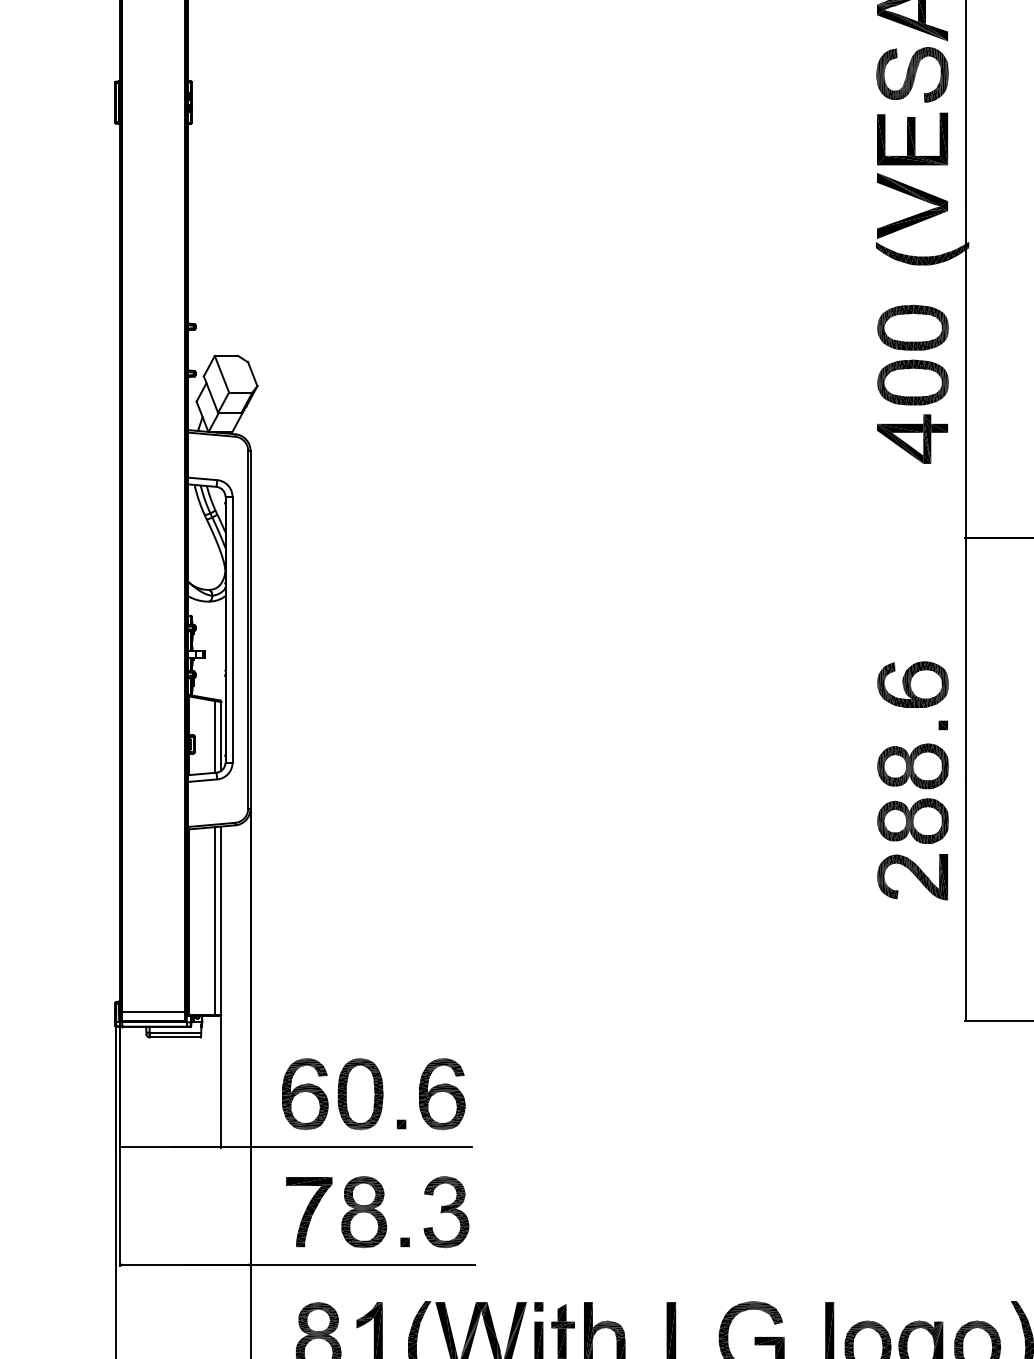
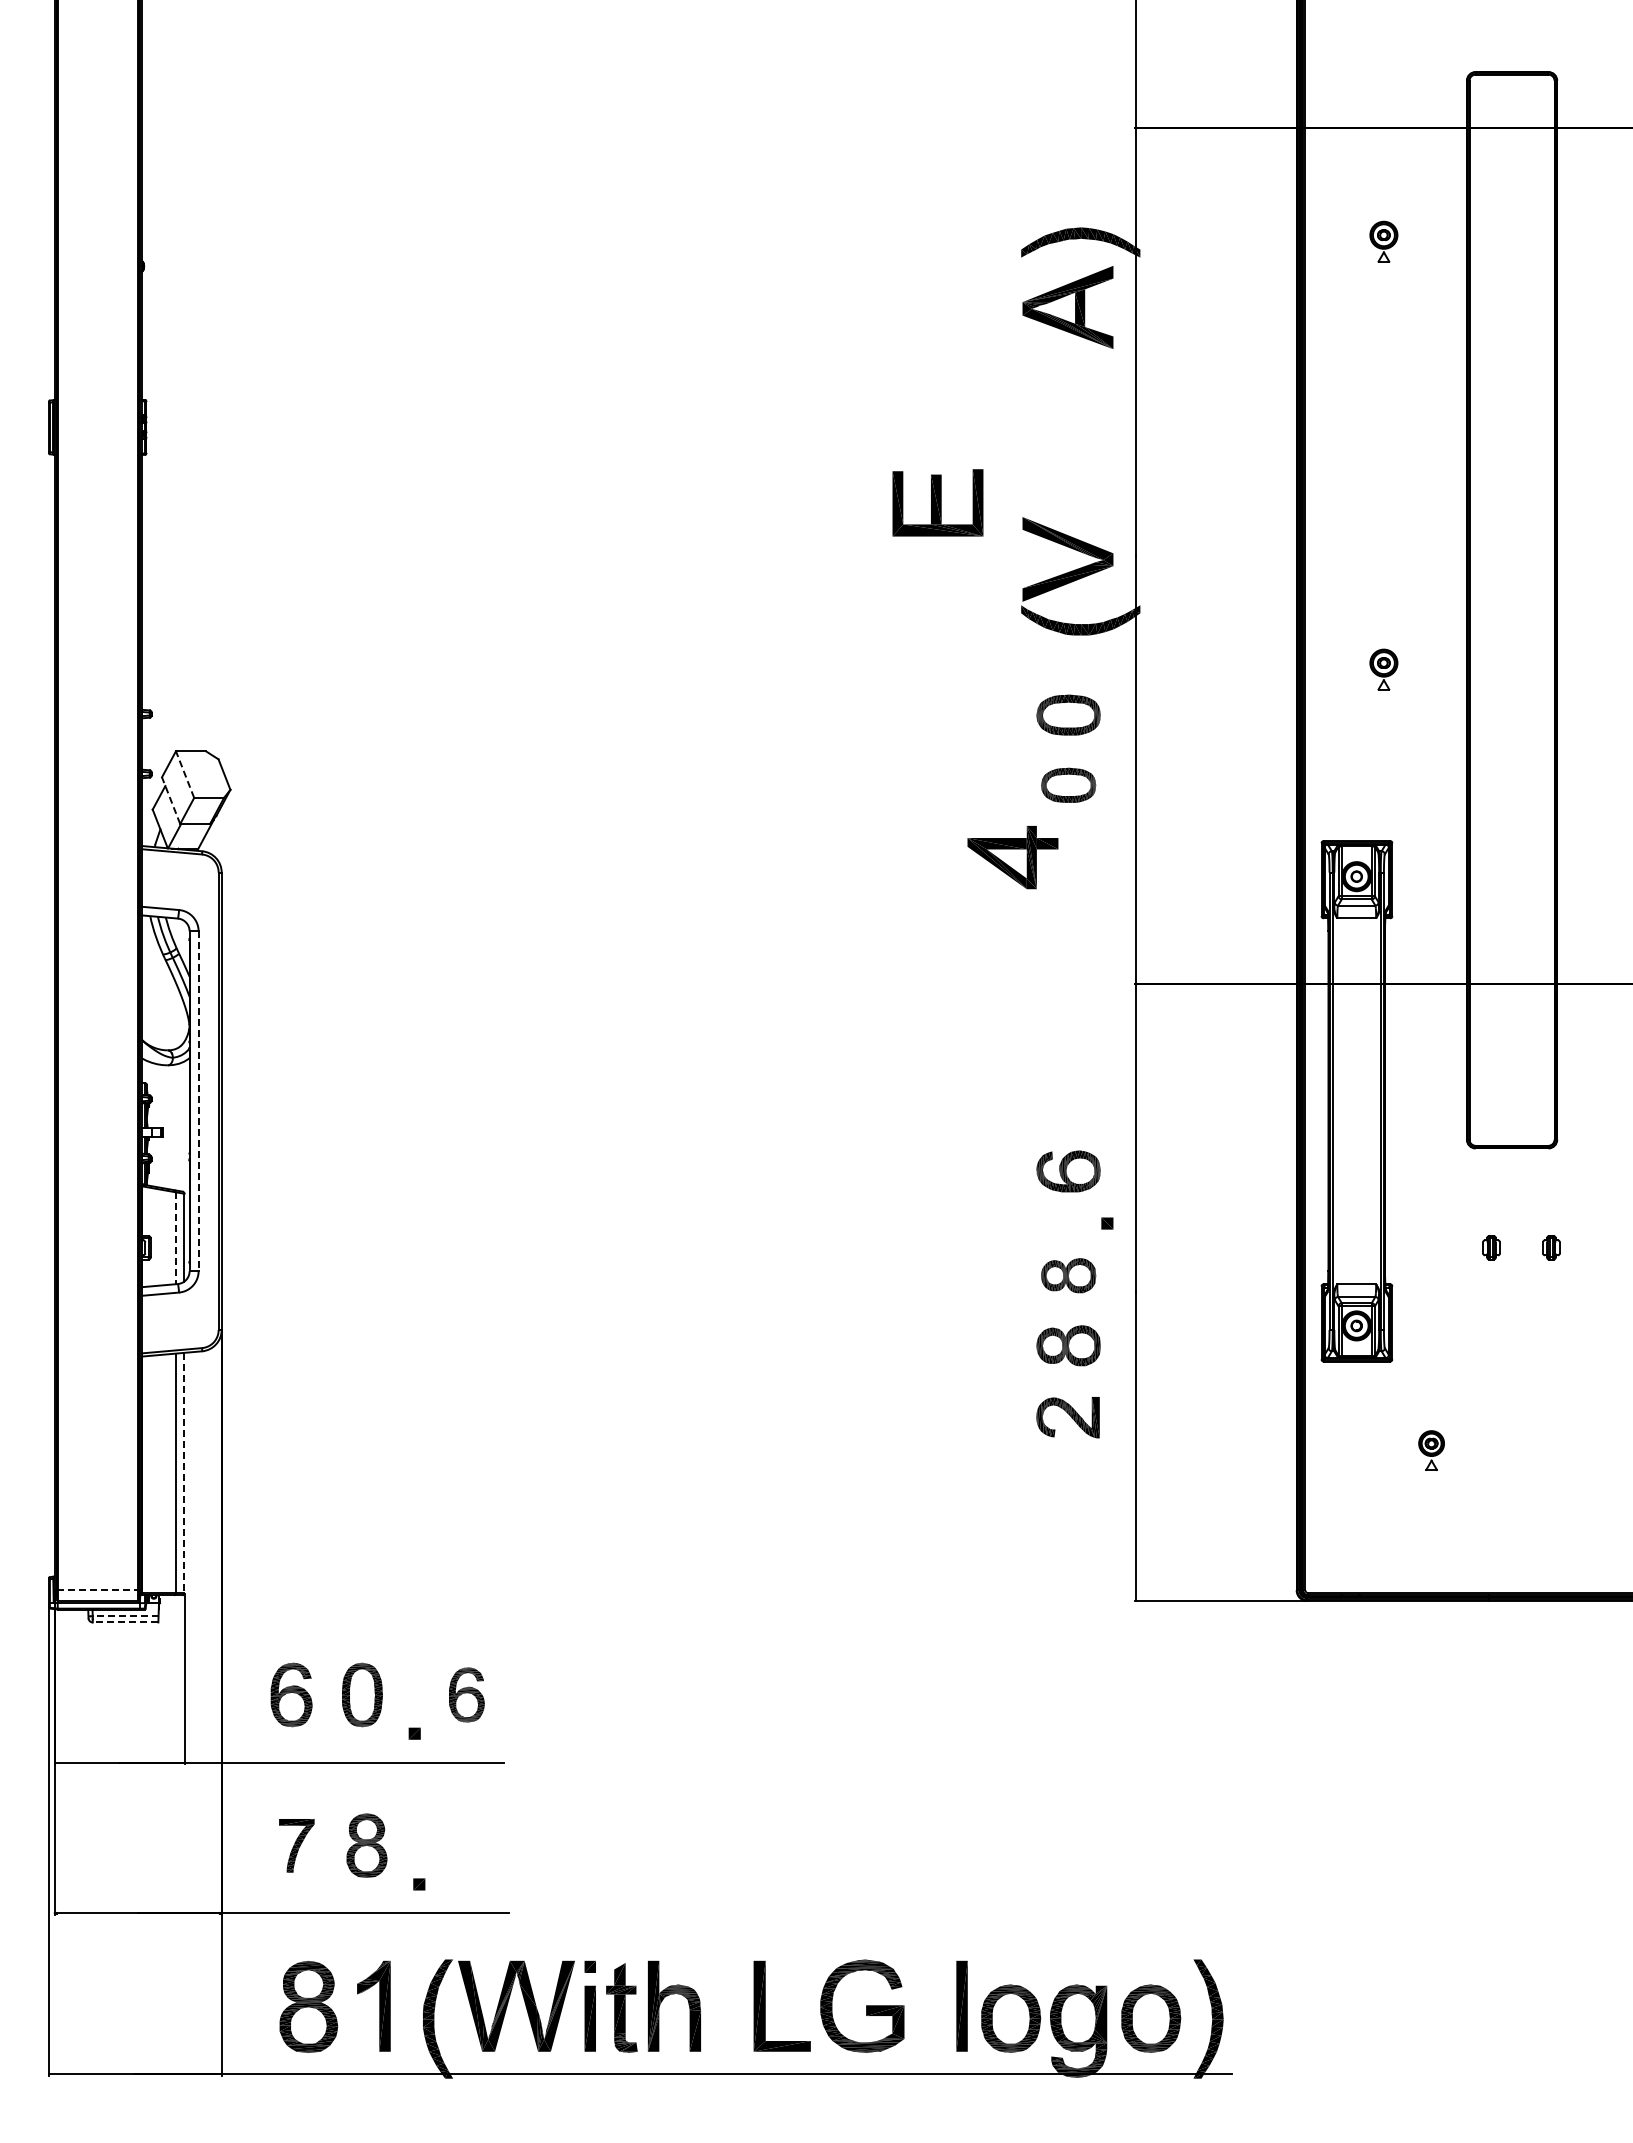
part: (912, 74) -> (1067, 391), removed
part: (912, 138) -> (937, 502), moved
part: (912, 327) -> (1068, 714), size x0.7
line: (221, 374) -> (184, 774), solid -> dashed
part: (912, 382) -> (1068, 785), size x0.6
line: (210, 394) -> (170, 800), solid -> dashed
part: (912, 439) -> (1012, 857), moved
line: (232, 629) -> (198, 1101), solid -> dashed
part: (912, 684) -> (1068, 1171), size x0.7
line: (214, 737) -> (175, 1238), solid -> dashed
part: (912, 766) -> (1068, 1275), size x0.6
part: (912, 820) -> (1068, 1345), size x0.7
part: (912, 877) -> (1067, 1417), size x0.7
line: (221, 920) -> (184, 1473), solid -> dashed
line: (154, 1012) -> (99, 1590), solid -> dashed
line: (175, 1032) -> (125, 1616), solid -> dashed
line: (175, 1037) -> (125, 1622), solid -> dashed
part: (305, 1093) -> (291, 1694), size x0.7
part: (360, 1093) -> (362, 1694), size x0.7
part: (442, 1093) -> (466, 1694), size x0.6
part: (309, 1211) -> (296, 1845), size x0.6
part: (363, 1211) -> (366, 1845), size x0.7
part: (446, 1211) -> (472, 1845), removed

